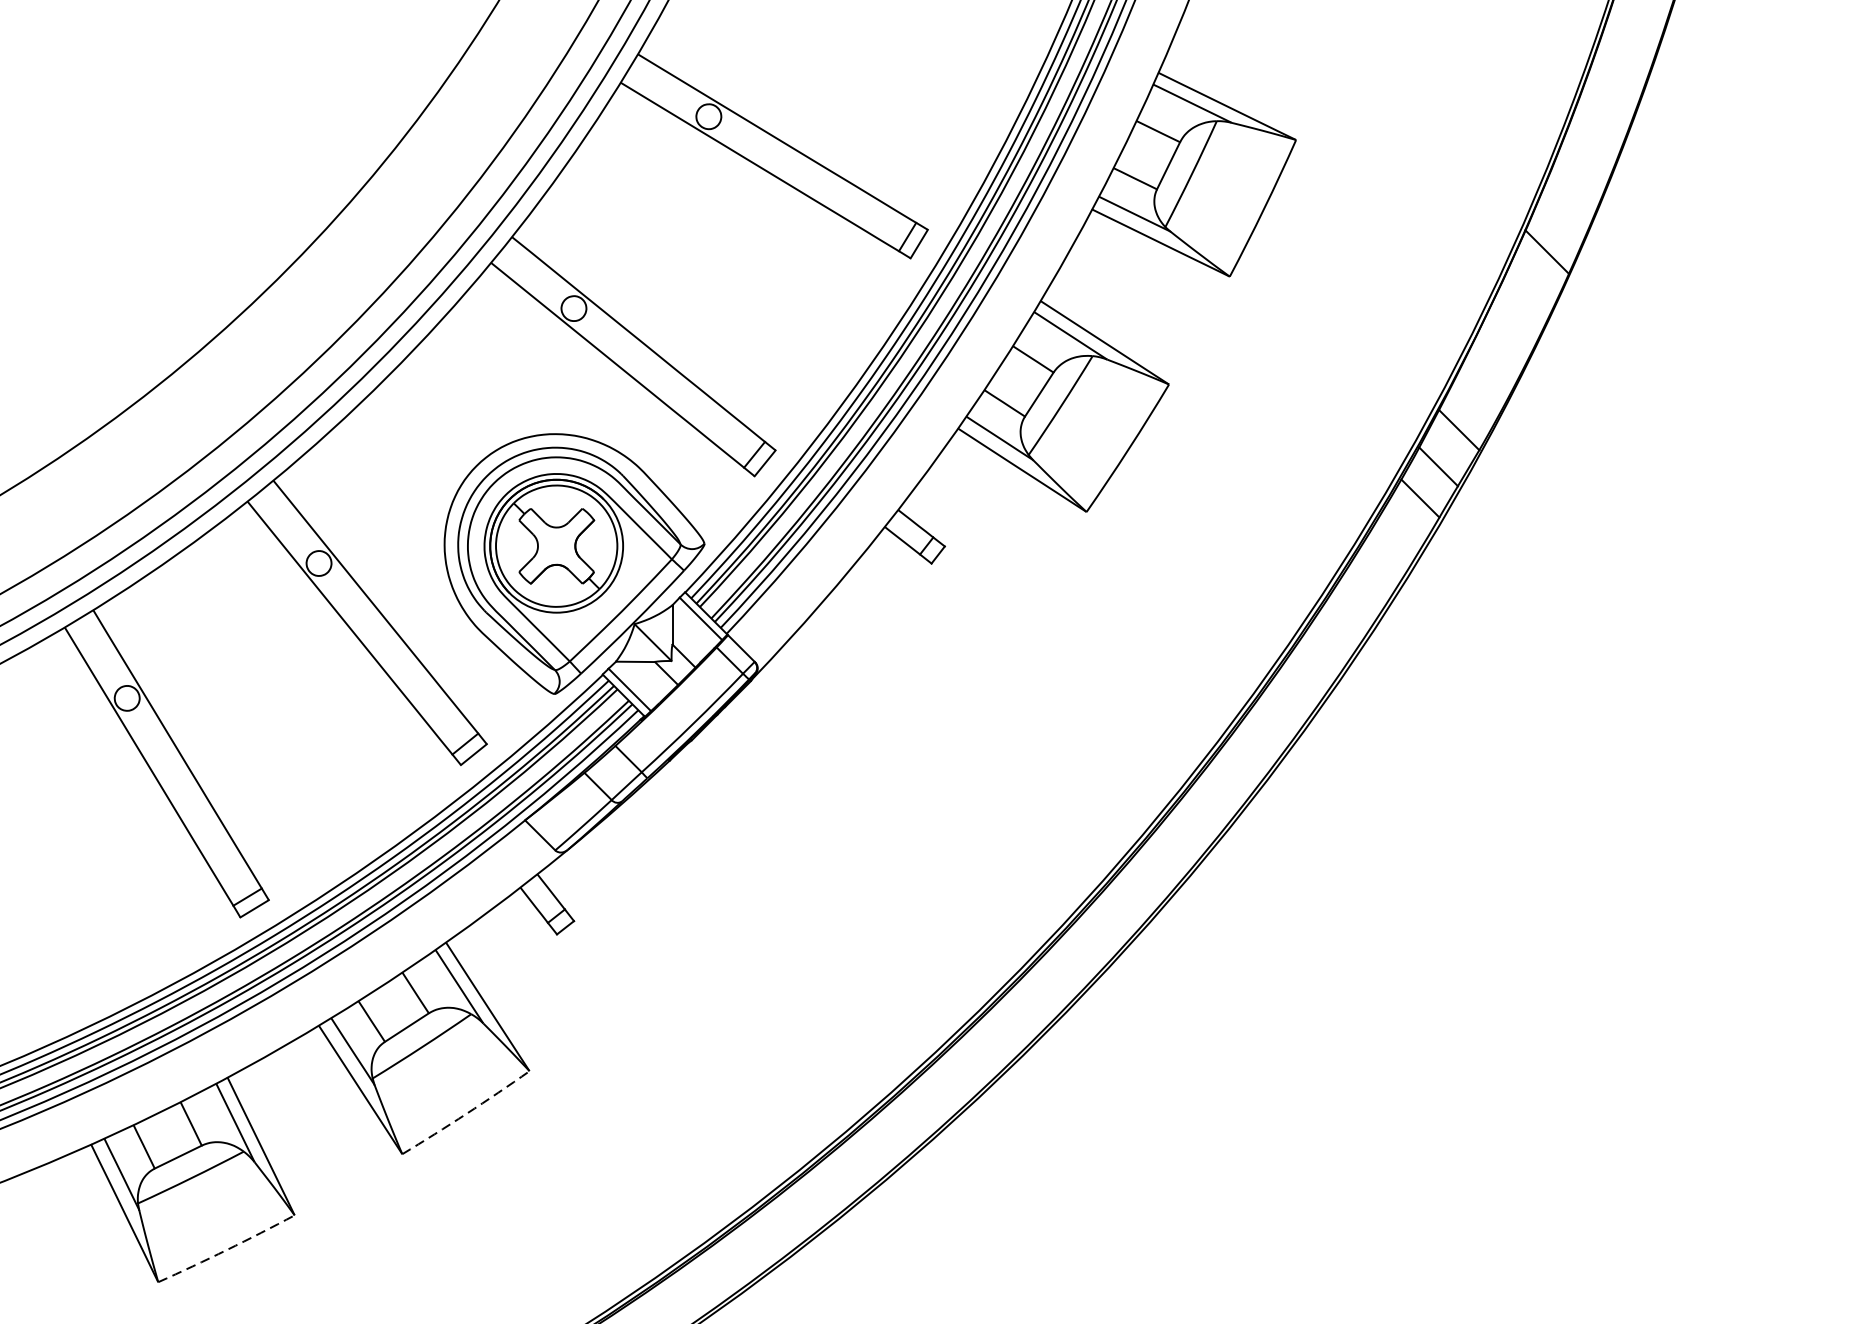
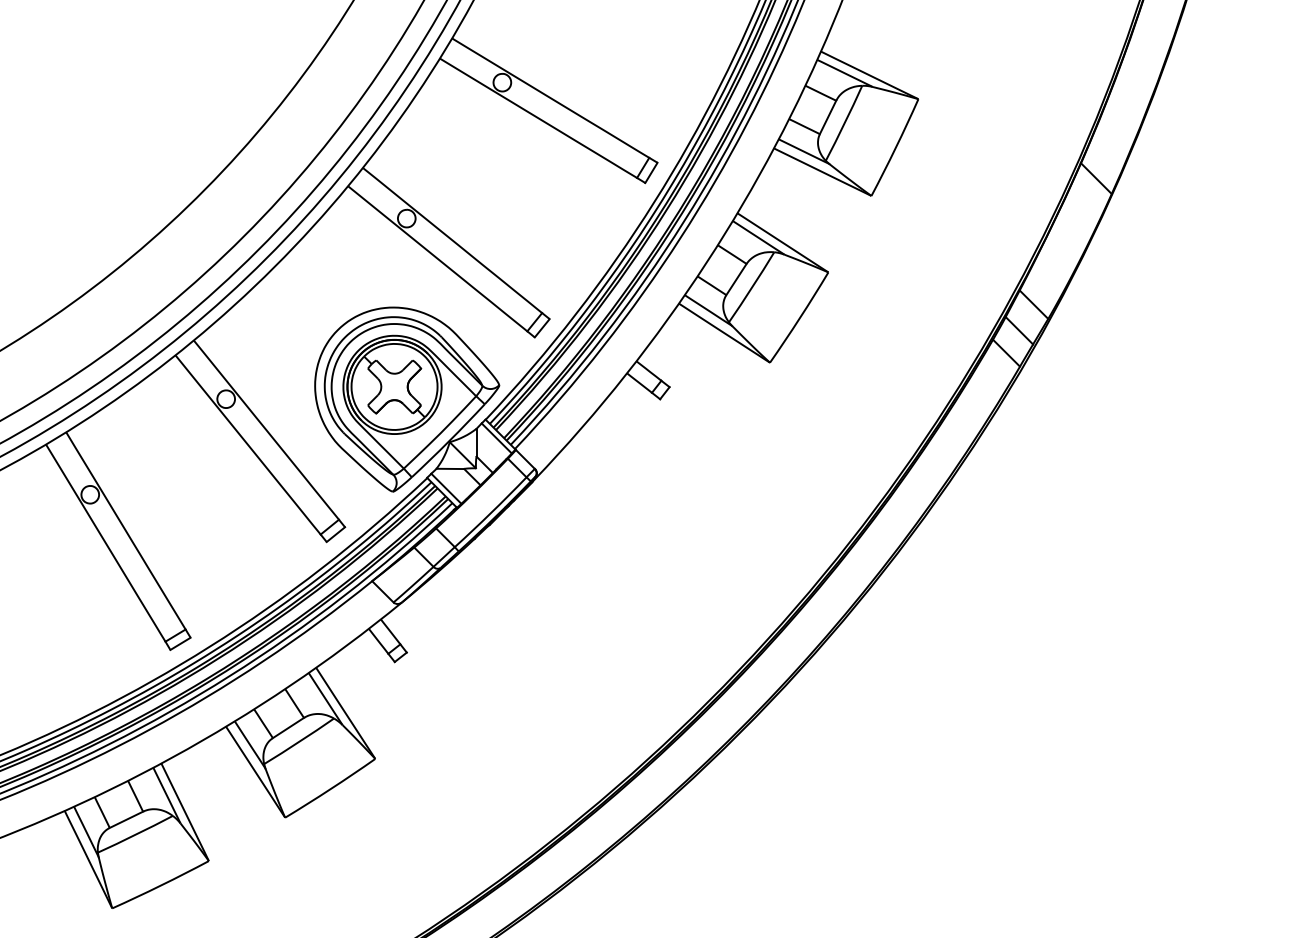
arc: (466, 1114) -> (330, 789), dashed -> solid
arc: (227, 1249) -> (161, 885), dashed -> solid

